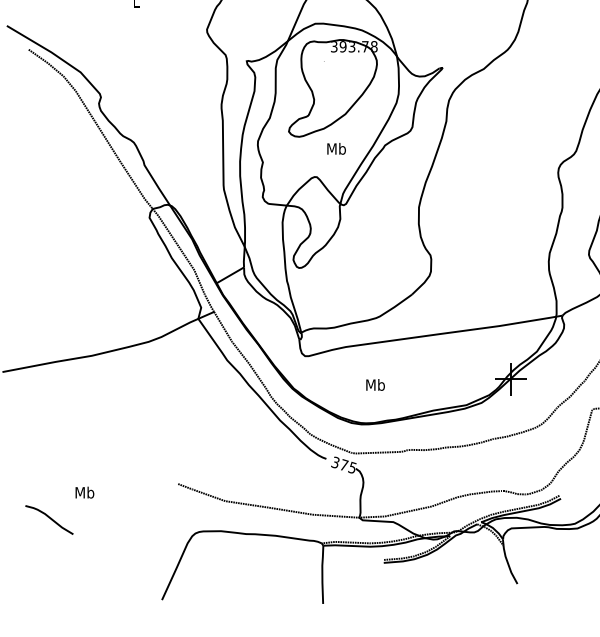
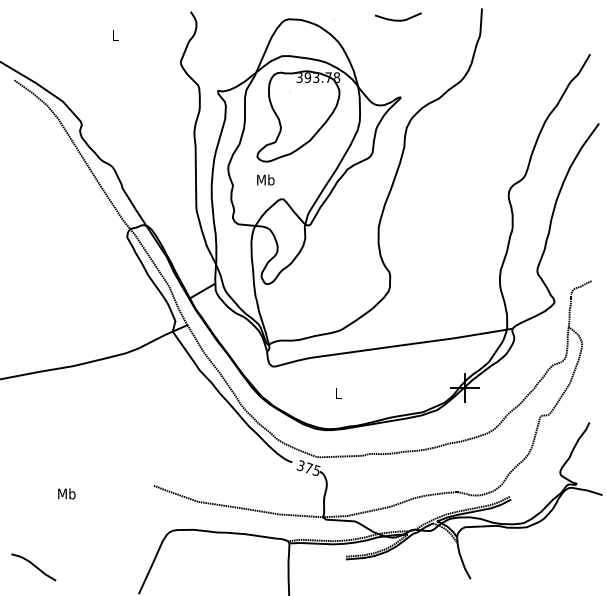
text: (336, 148) -> (265, 179), moved
text: (374, 384) -> (337, 392), Mb -> L
curve: (49, 519) -> (33, 566), moved

